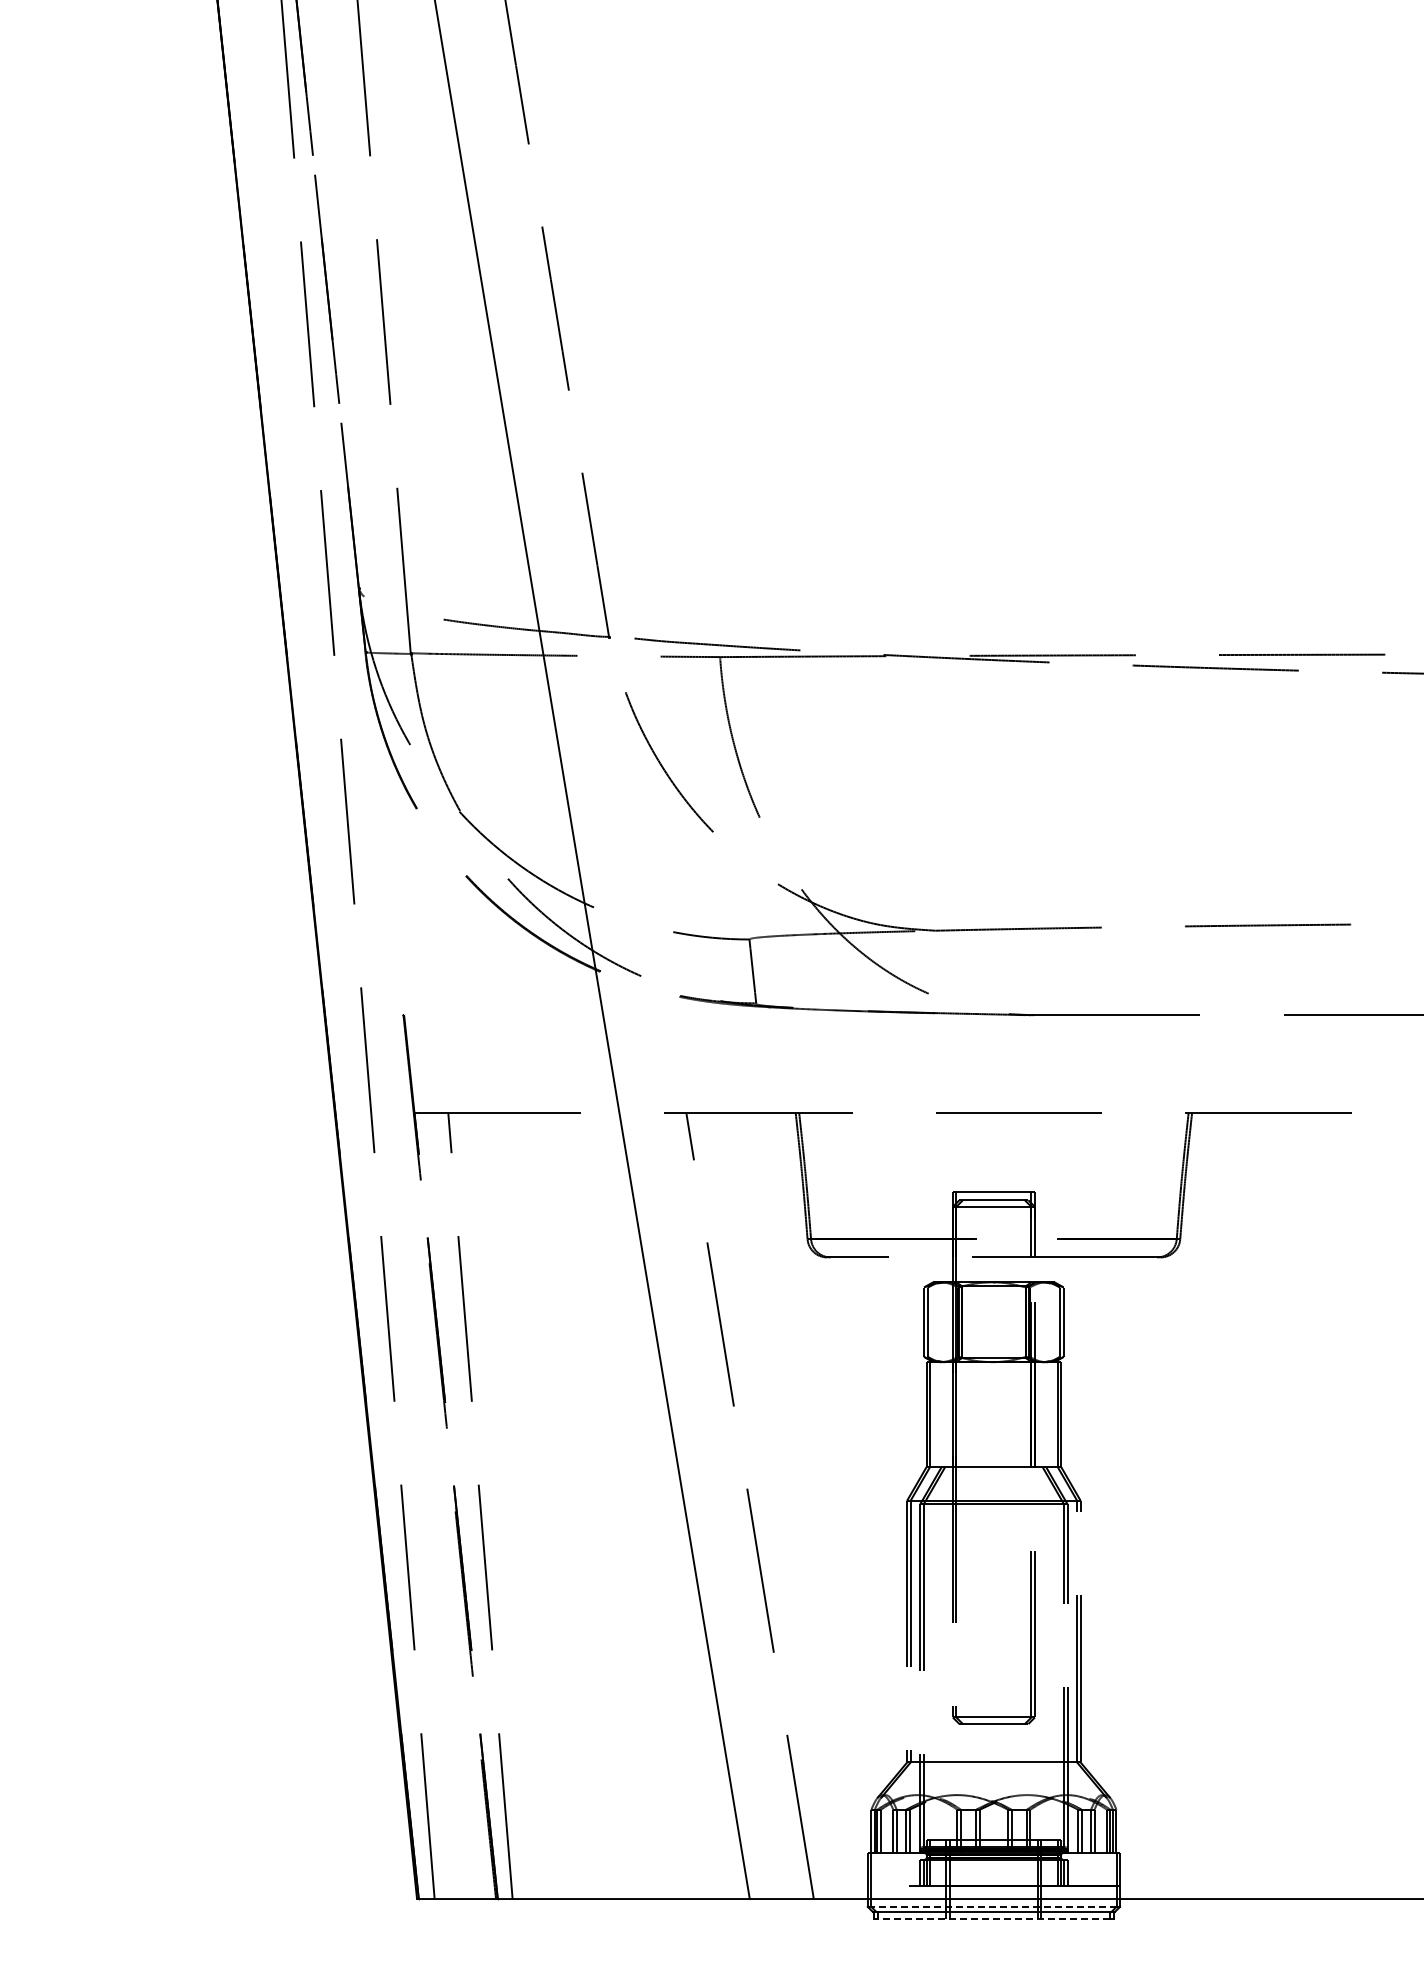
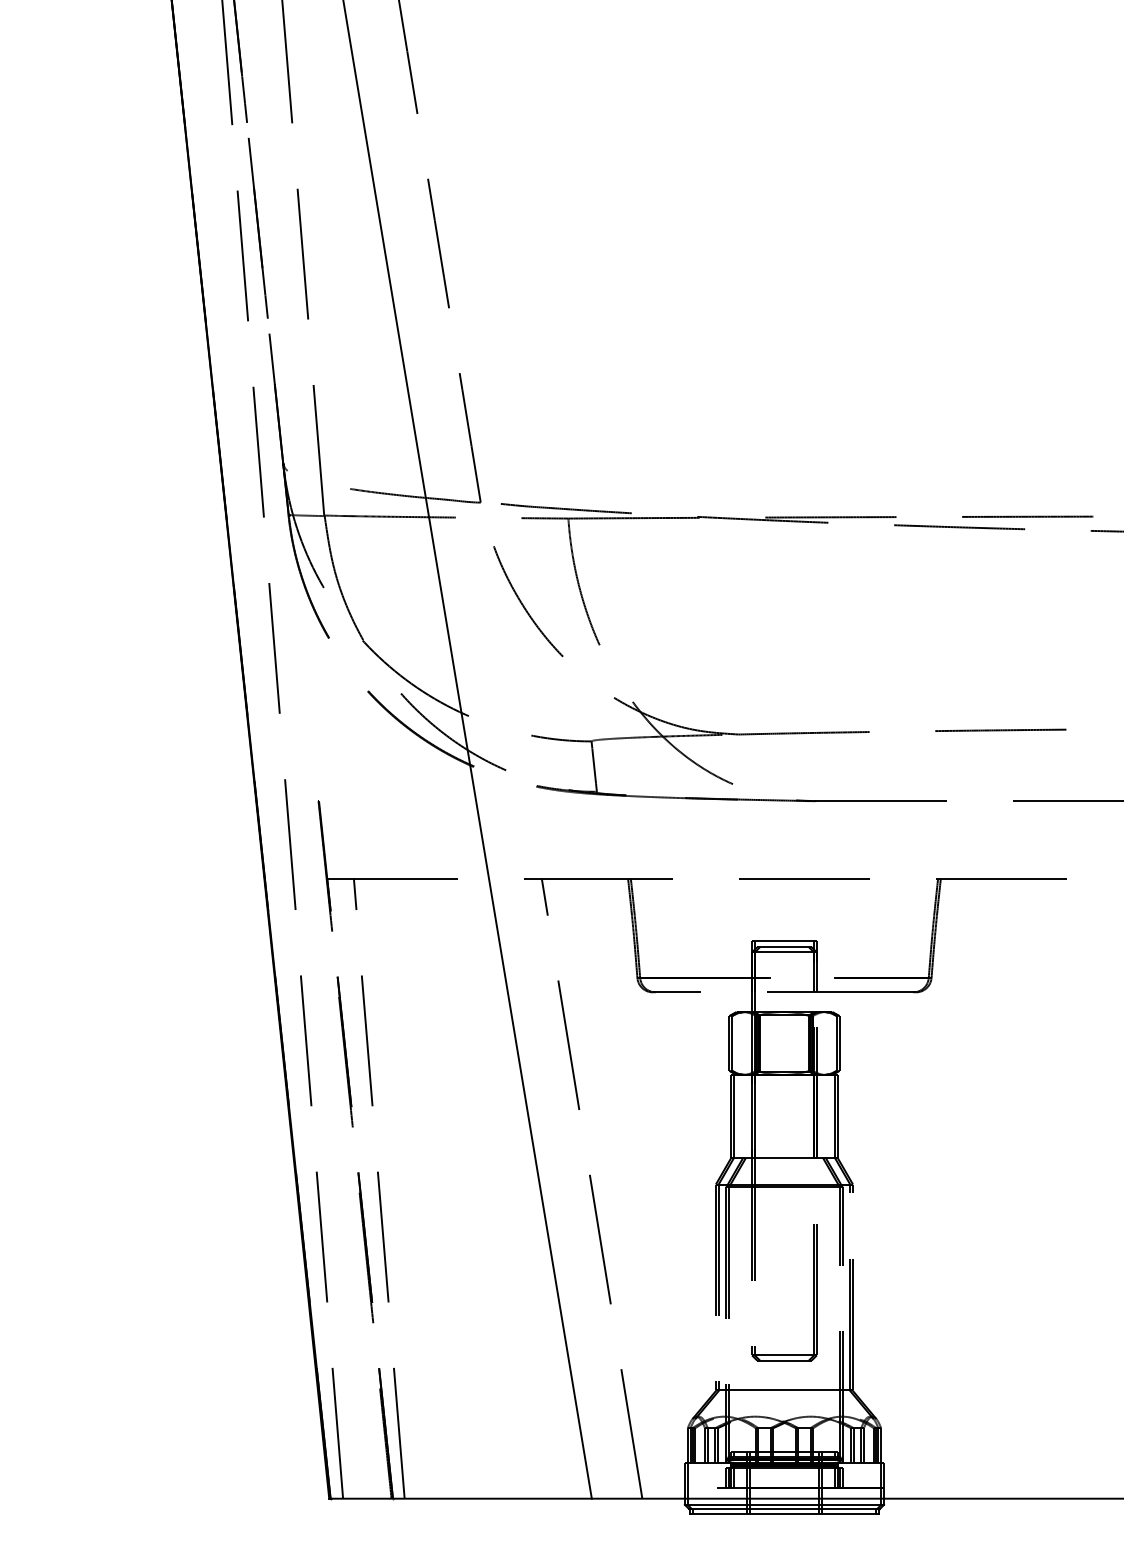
line: (991, 1906) -> (782, 1504), dashed -> solid
line: (992, 1918) -> (783, 1514), dashed -> solid

